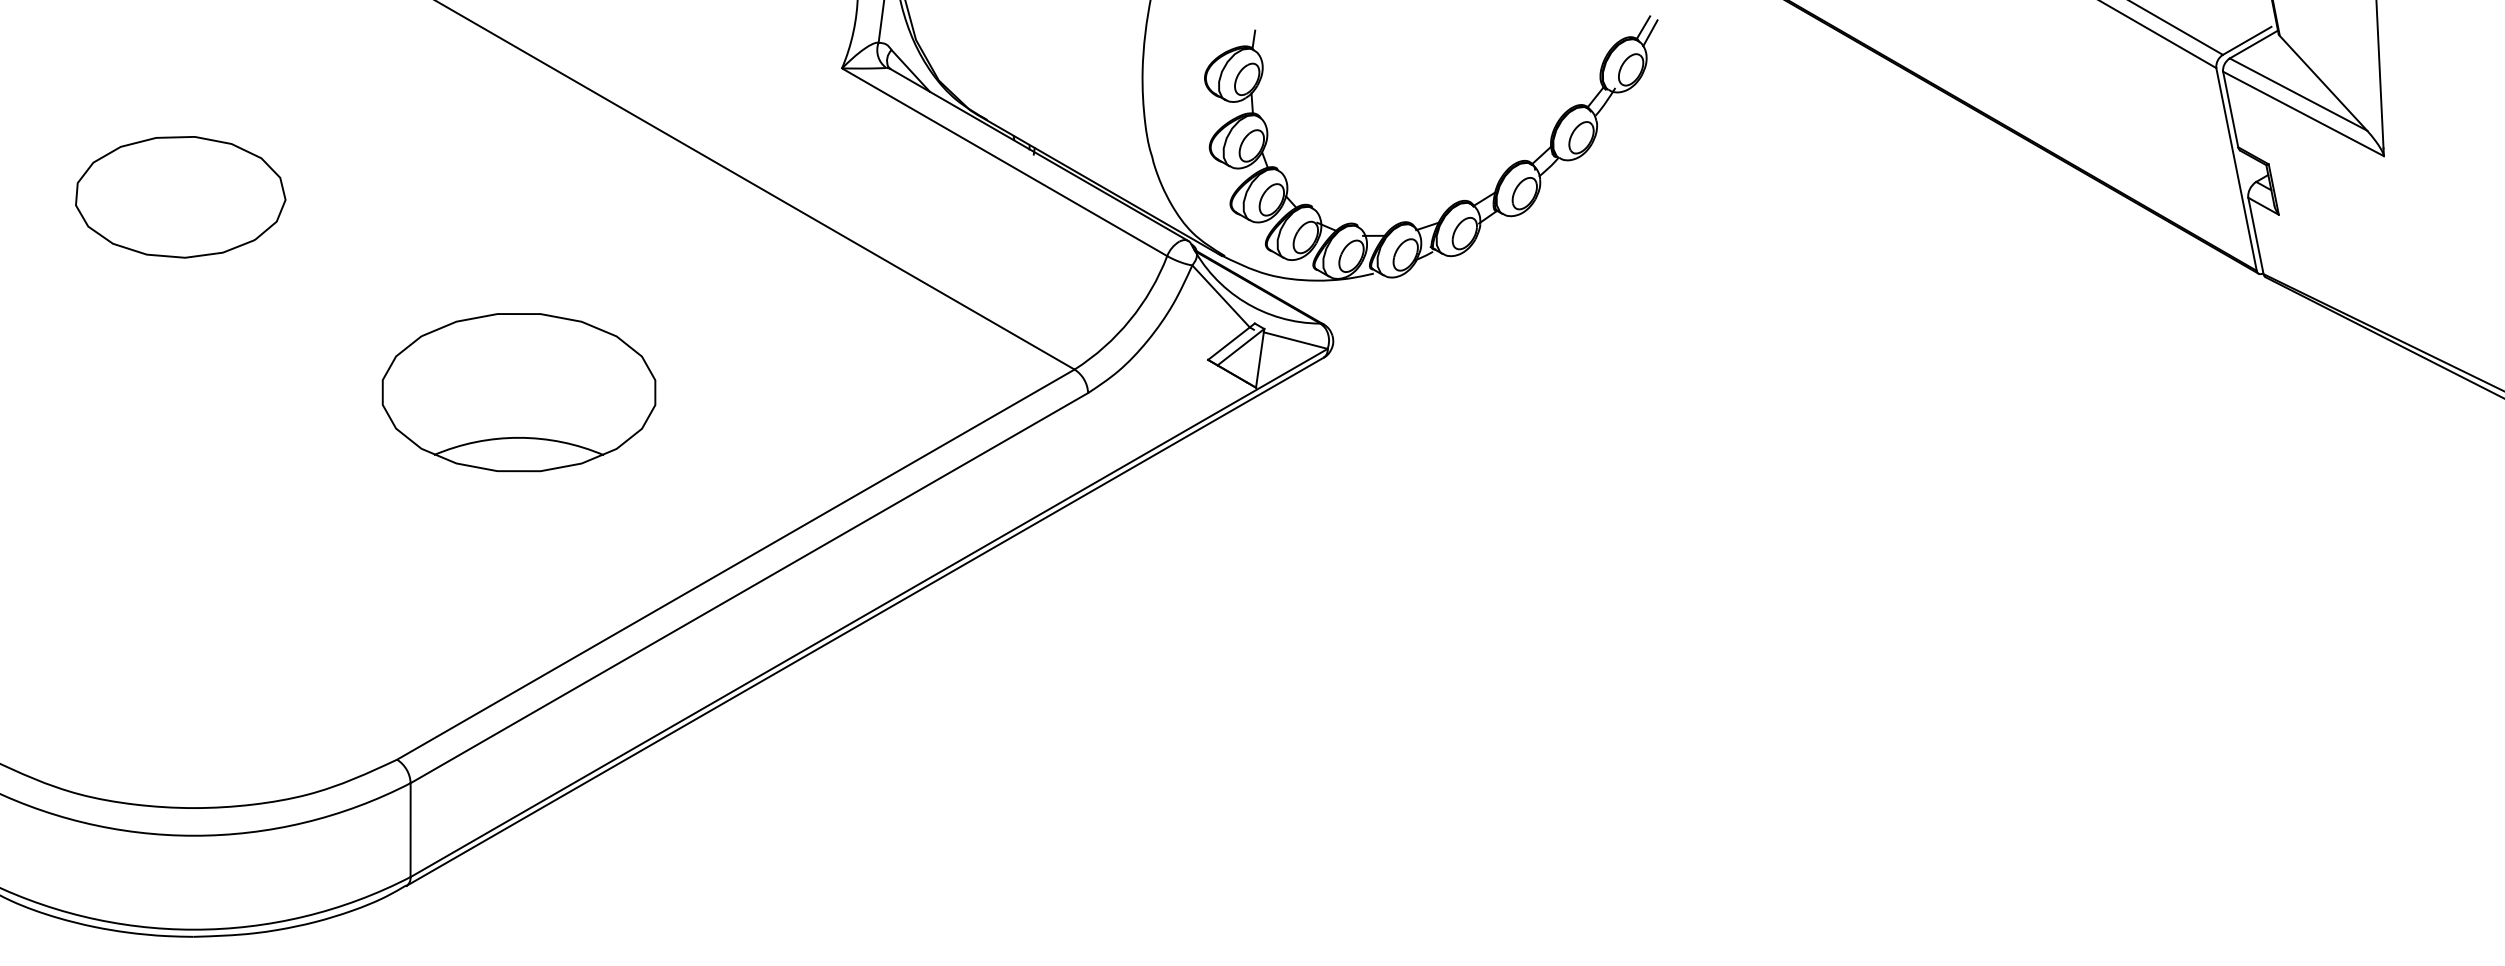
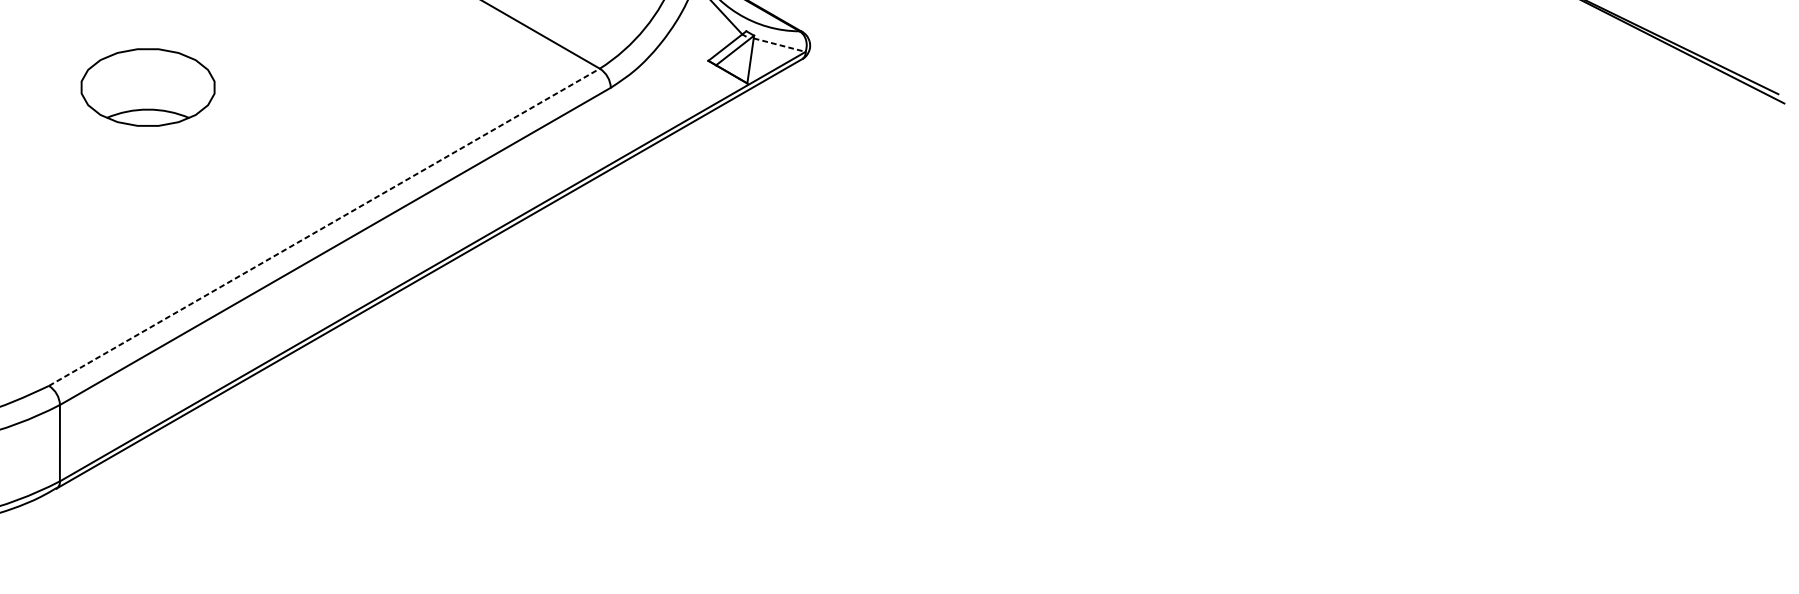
line: (1295, 340) -> (779, 45), solid -> dashed
part: (518, 392) -> (147, 87), size x0.6
line: (735, 564) -> (324, 227), solid -> dashed

